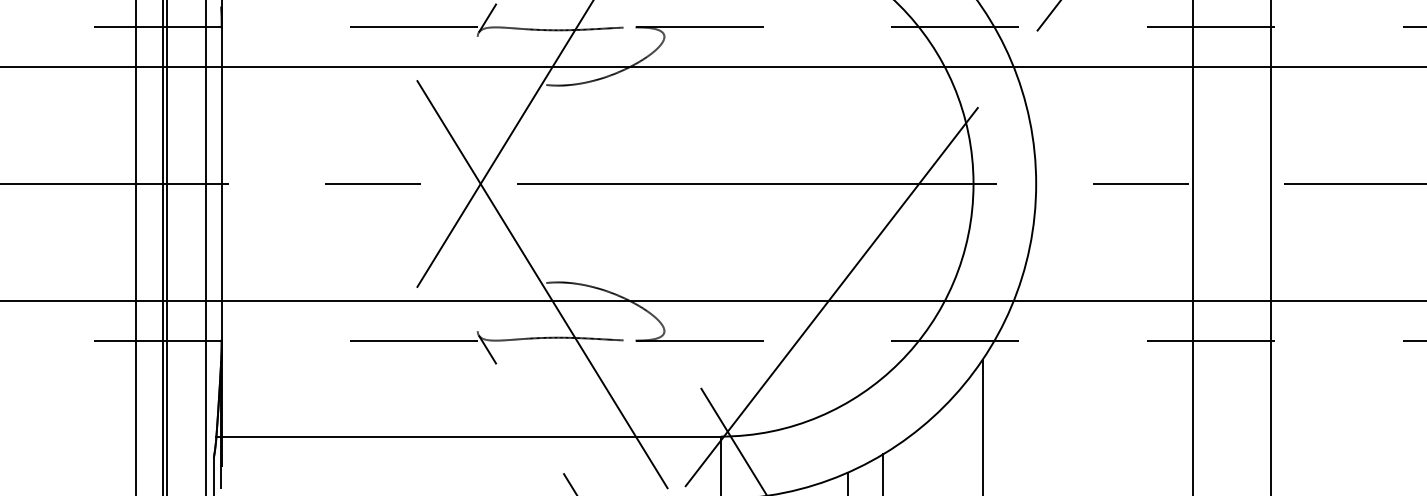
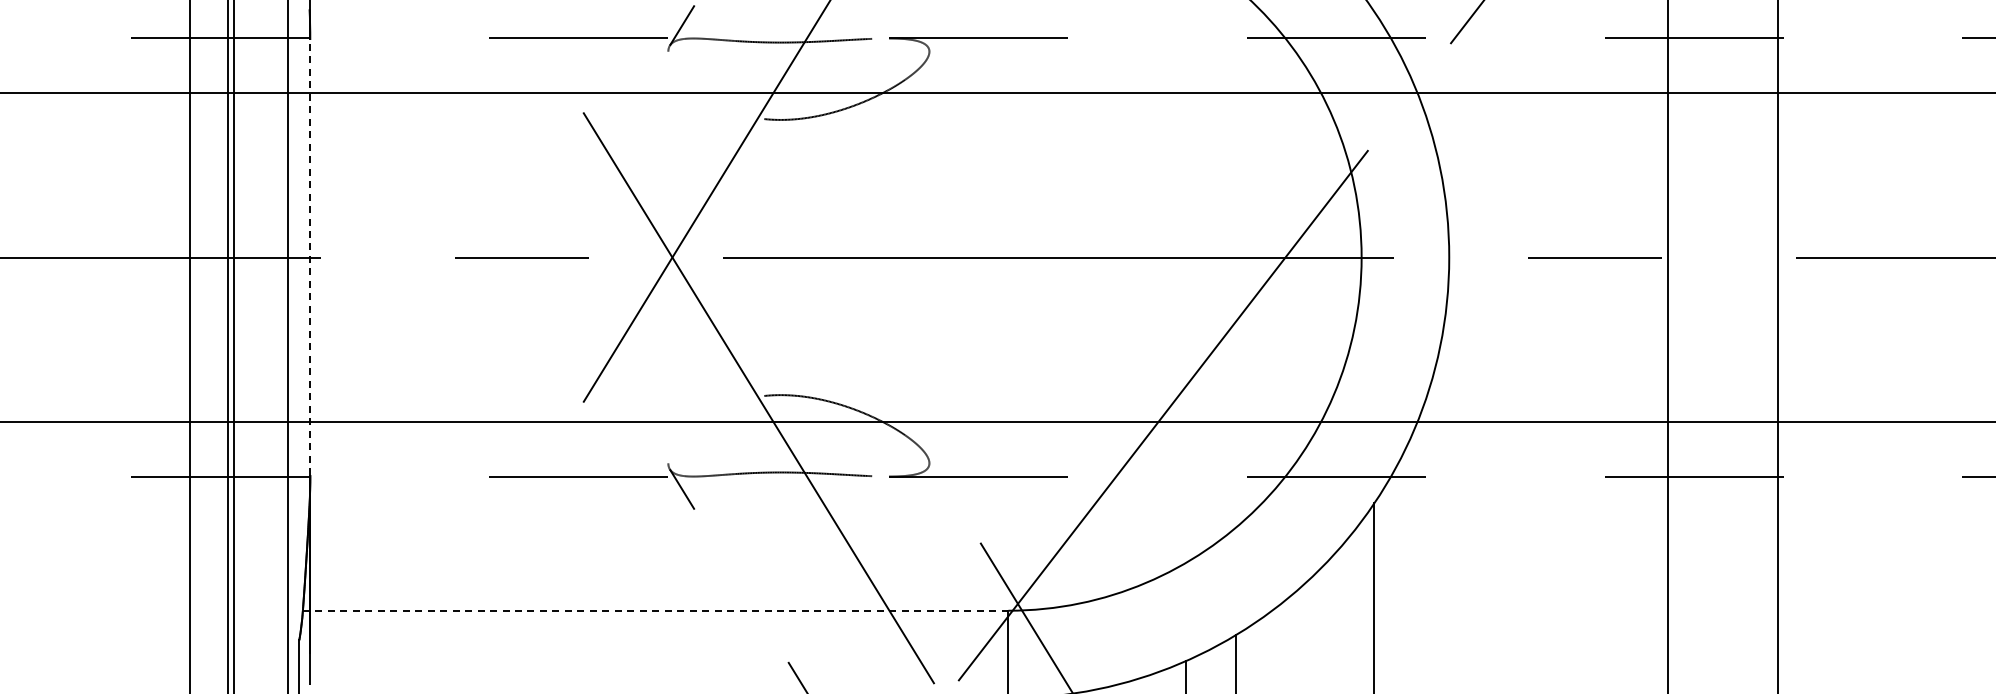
line: (221, 183) -> (310, 257), solid -> dashed
line: (468, 436) -> (655, 610), solid -> dashed

